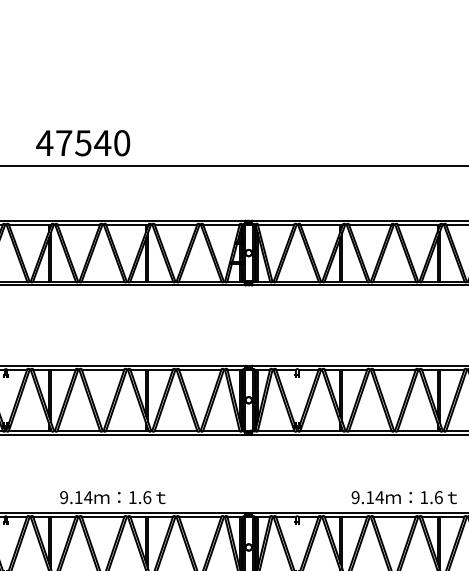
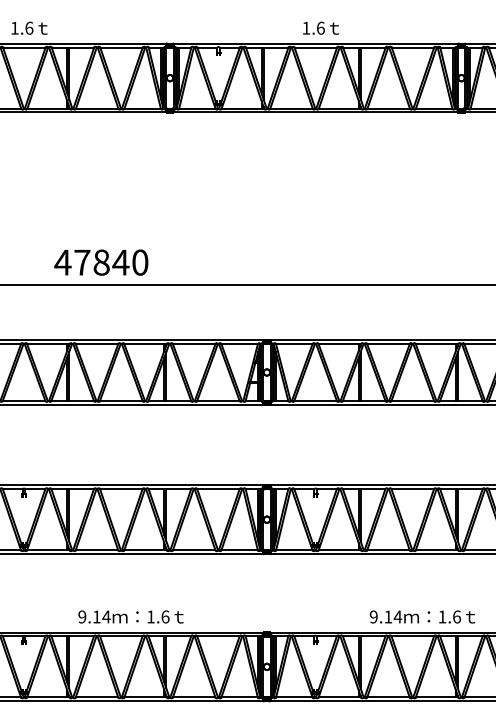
text: (83, 143) -> (101, 262), 47540 -> 47840

